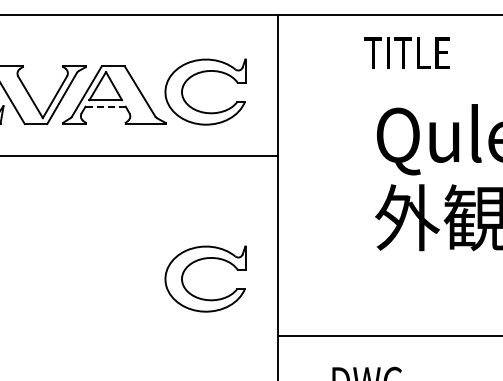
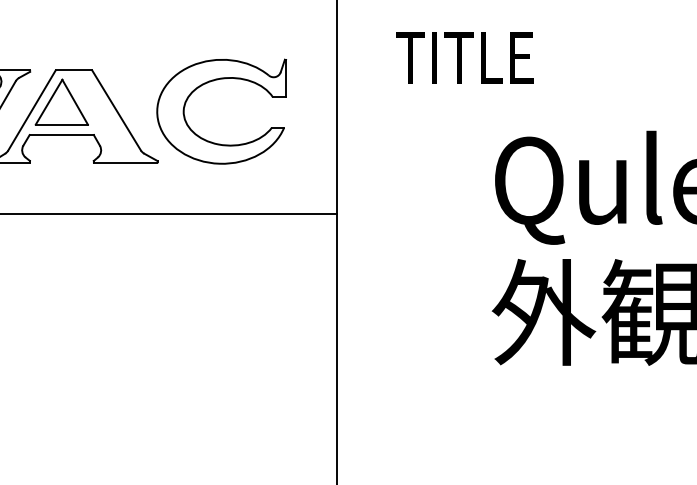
text: (406, 52) -> (464, 56), moved
line: (106, 106) -> (63, 134), dashed -> solid
part: (201, 260) -> (214, 380), removed

